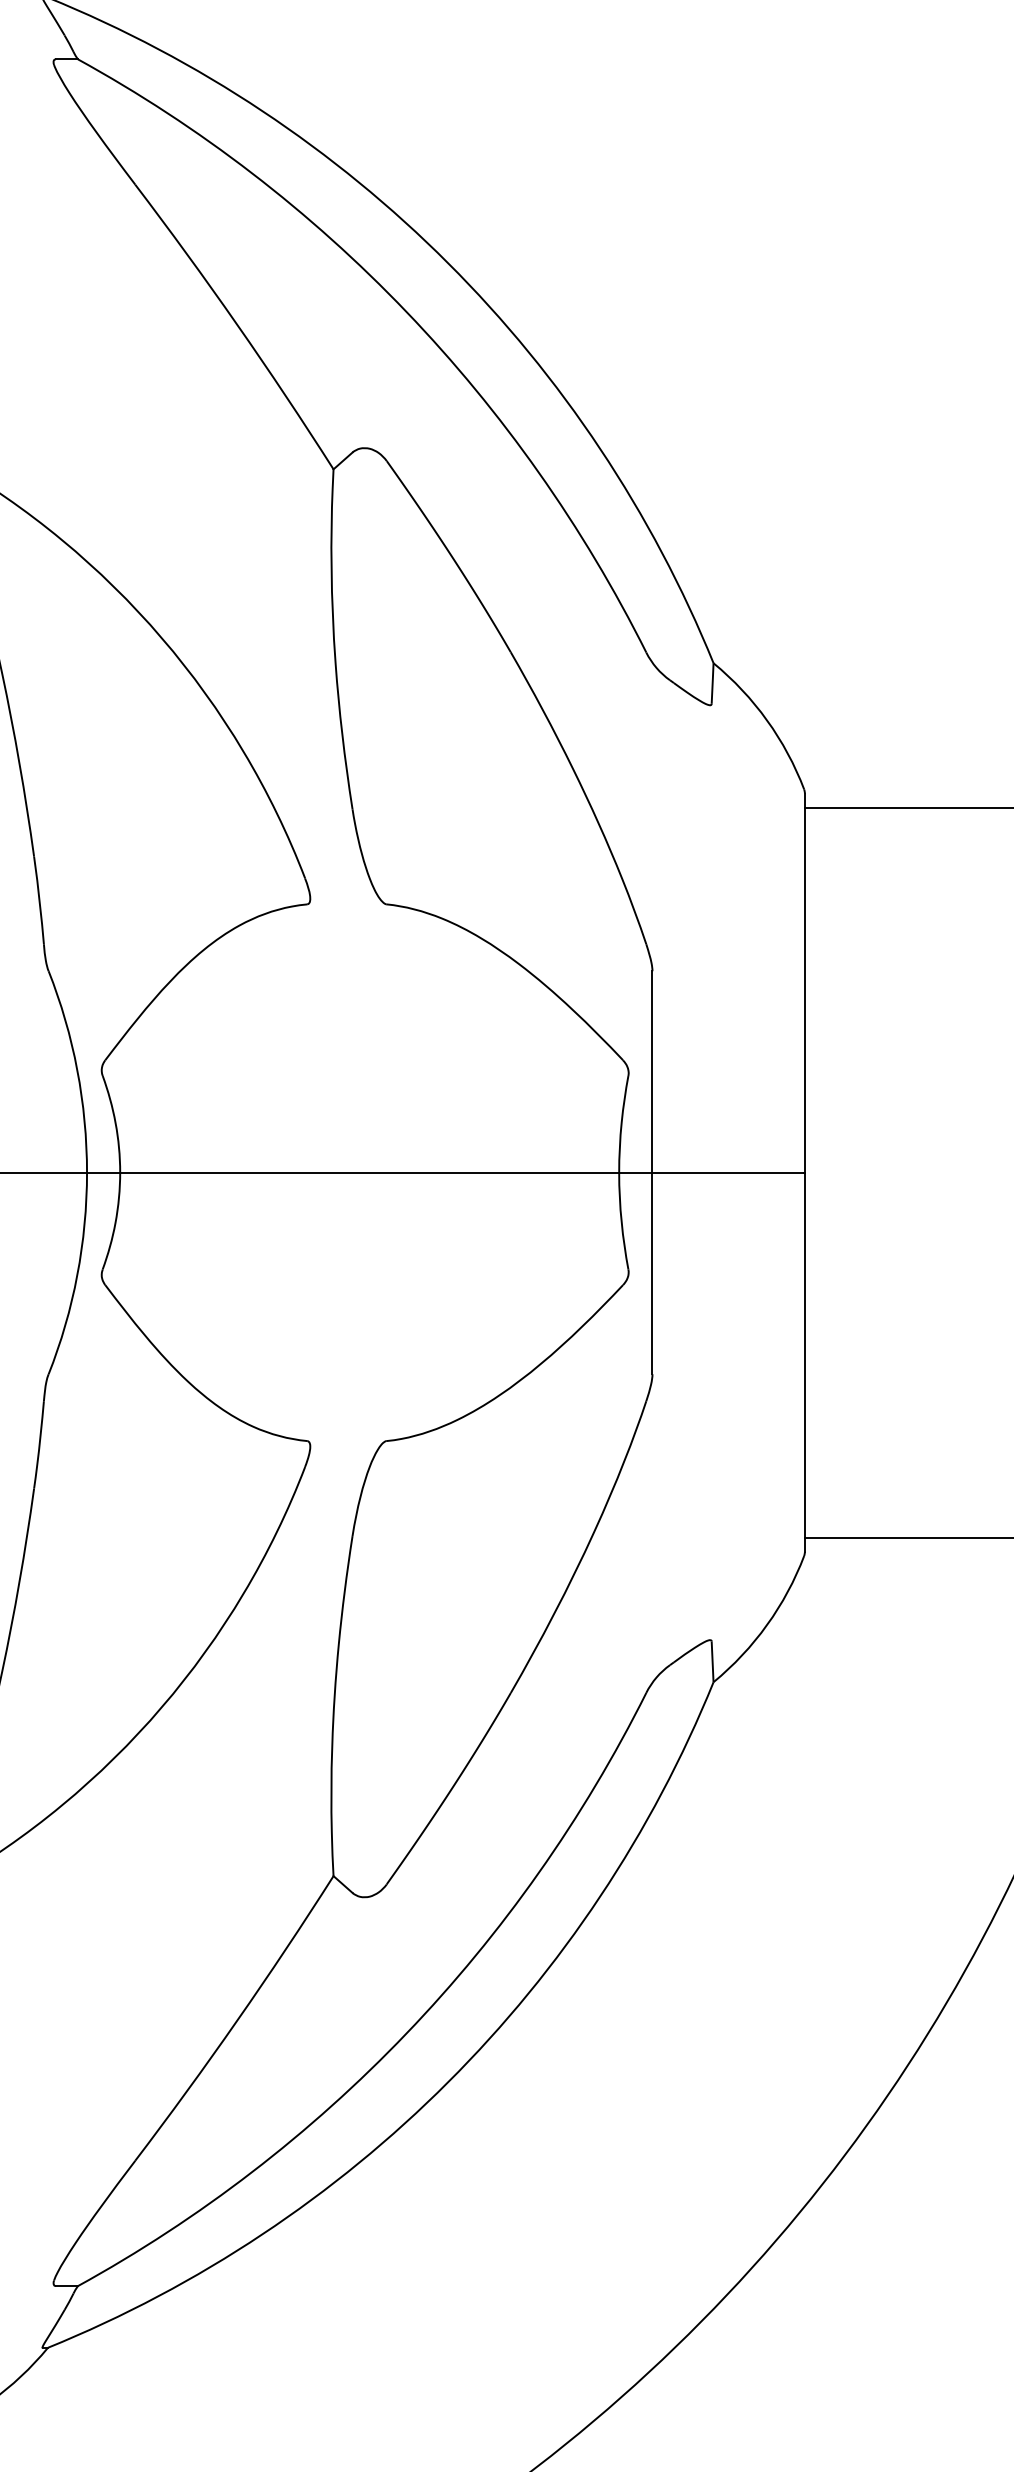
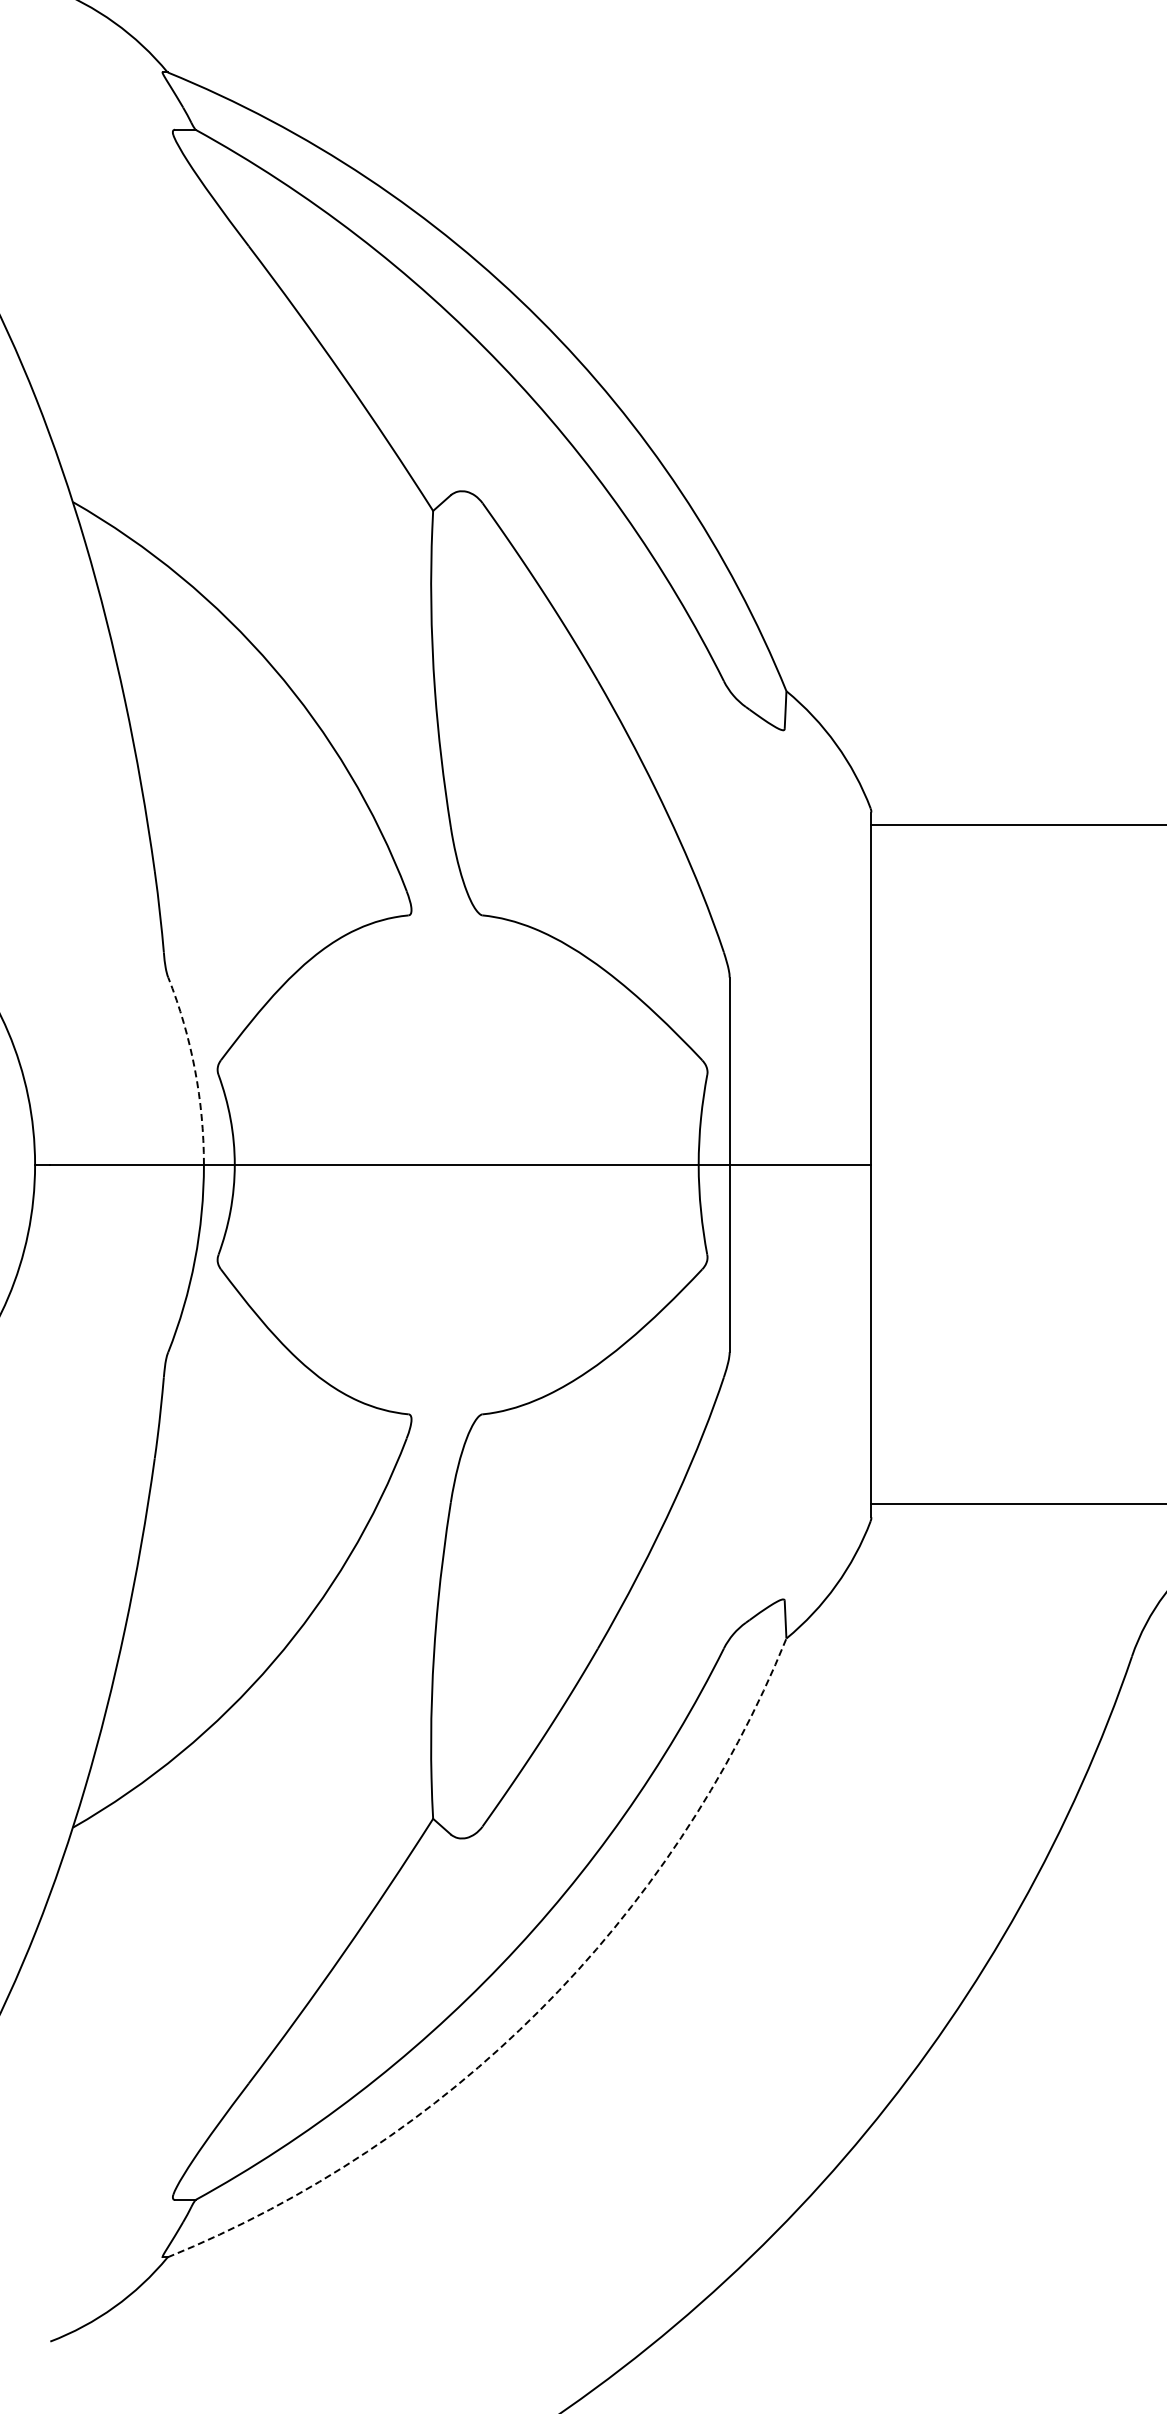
arc: (76, 1070) -> (194, 1069), solid -> dashed
arc: (447, 2082) -> (539, 2010), solid -> dashed

